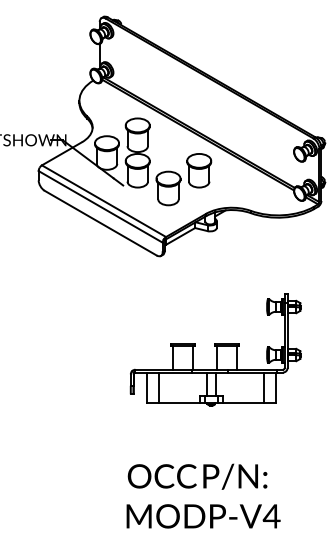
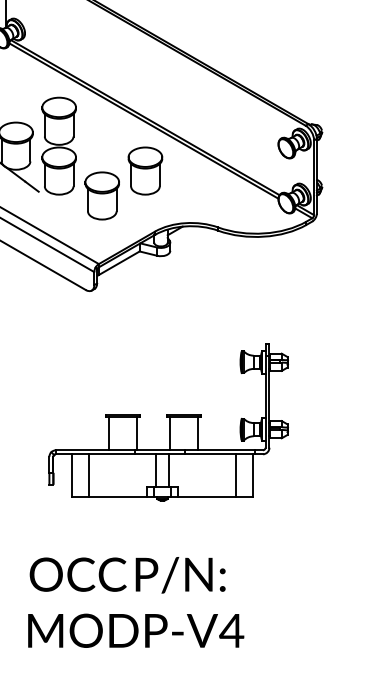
text: (203, 495) -> (135, 601), moved

